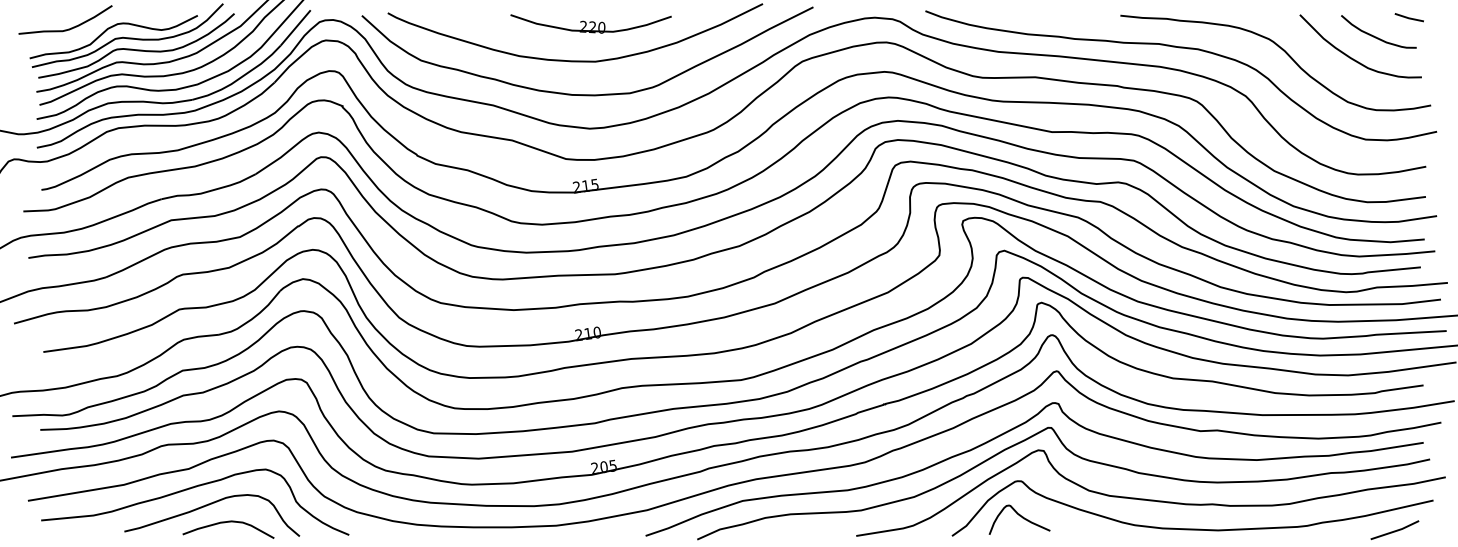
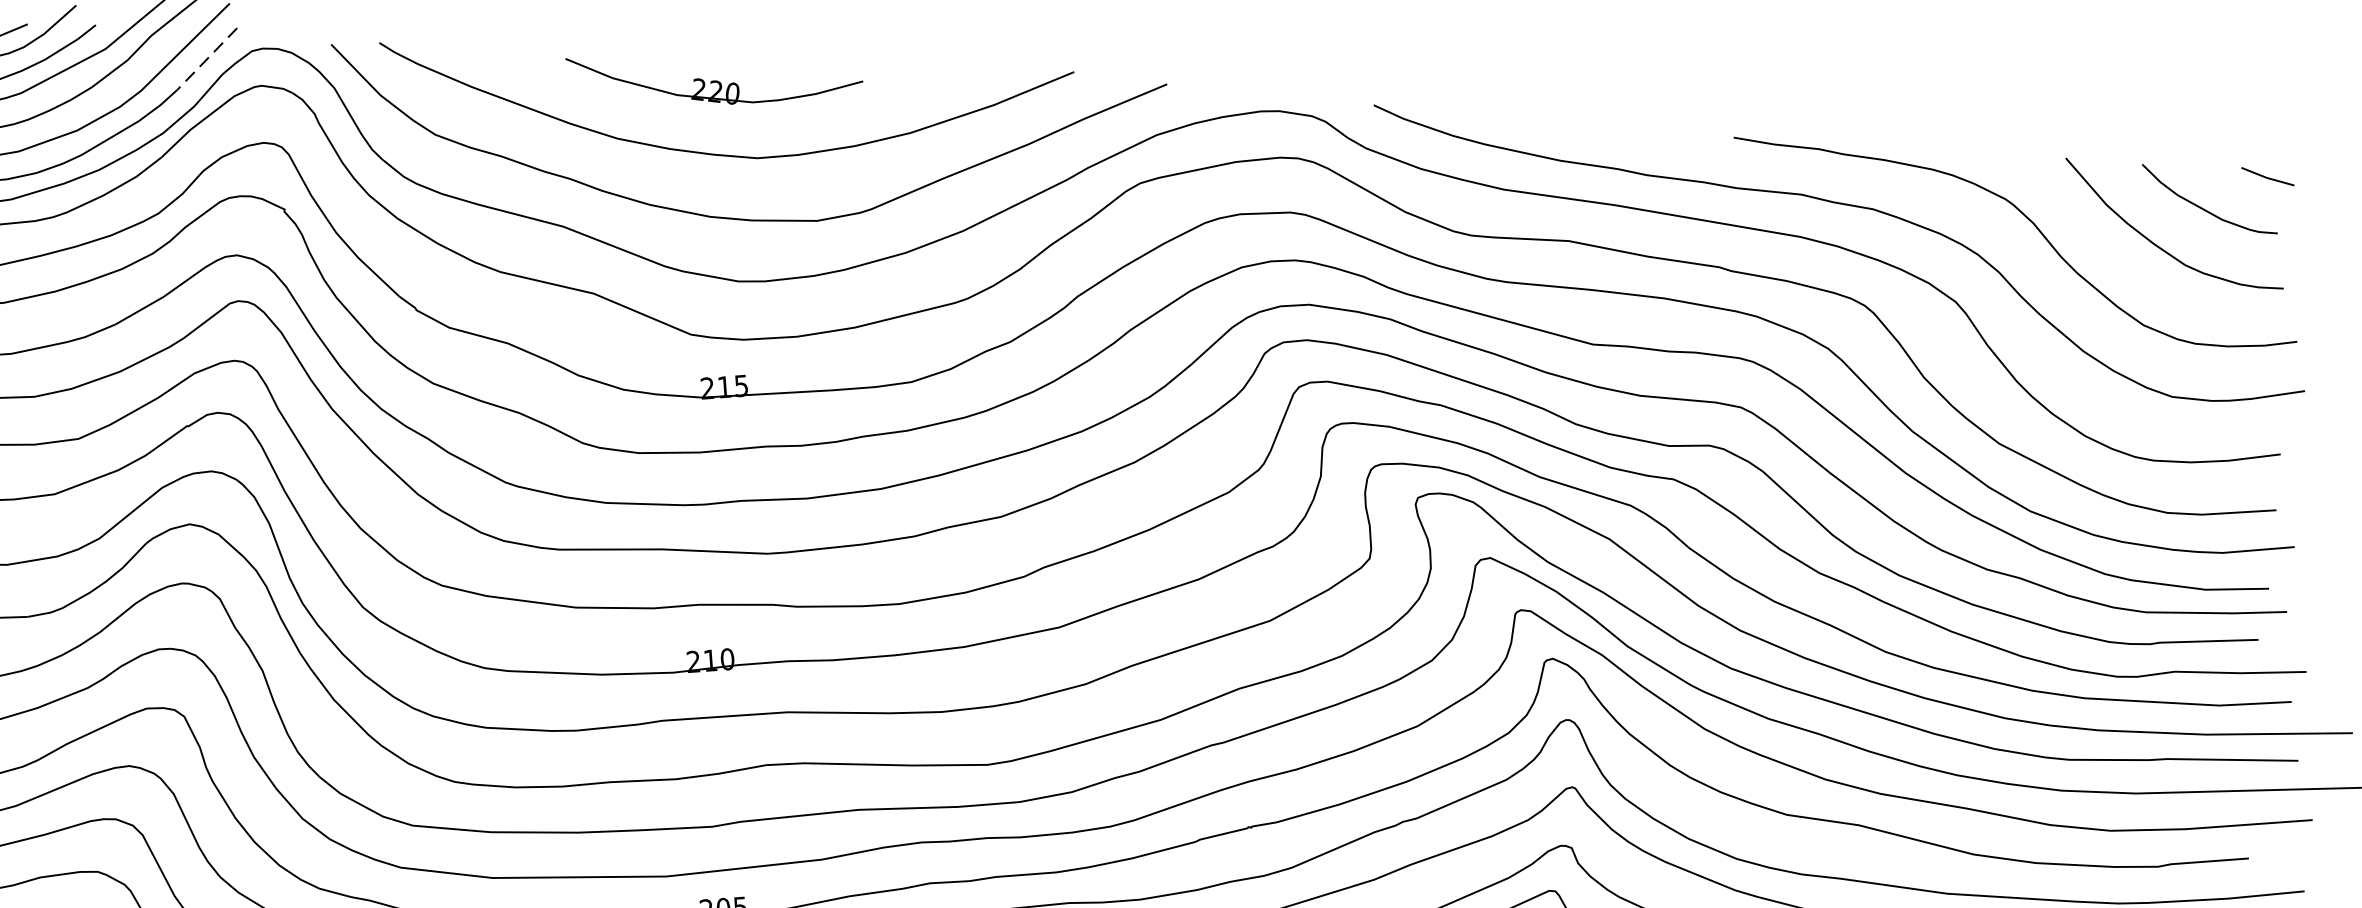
part: (590, 23) -> (712, 84), moved
line: (295, 28) -> (206, 59), solid -> dashed

